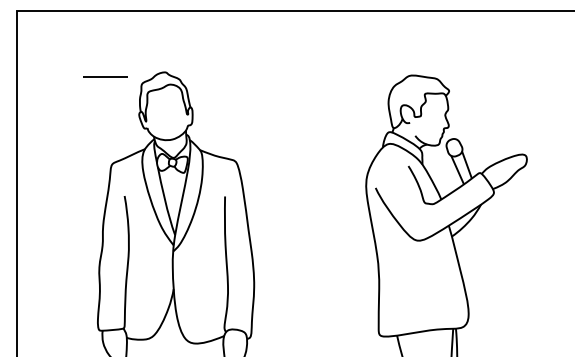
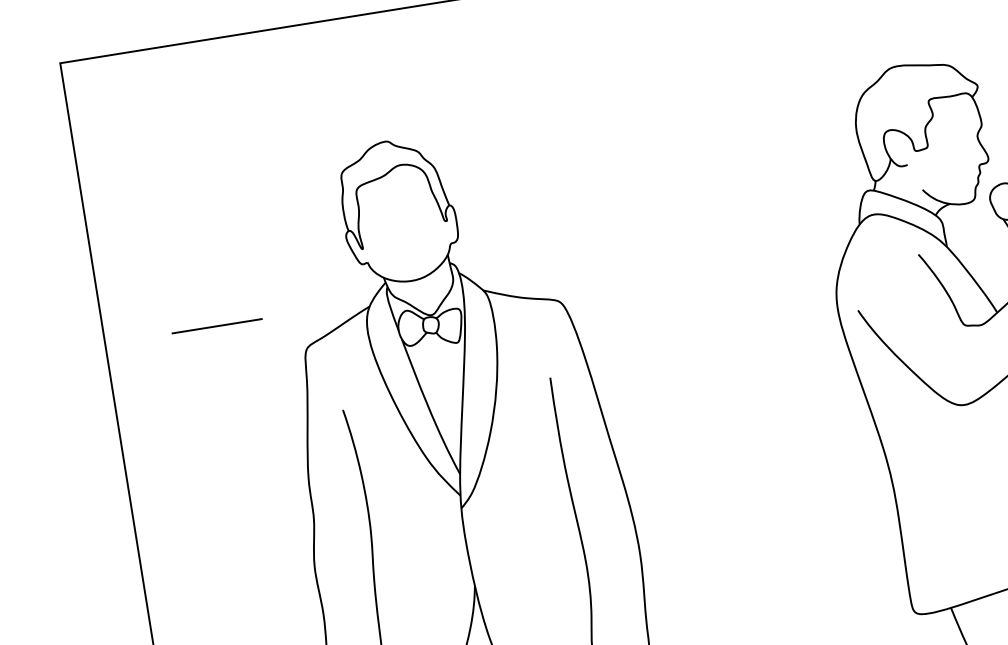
line: (105, 76) -> (217, 325), moved

